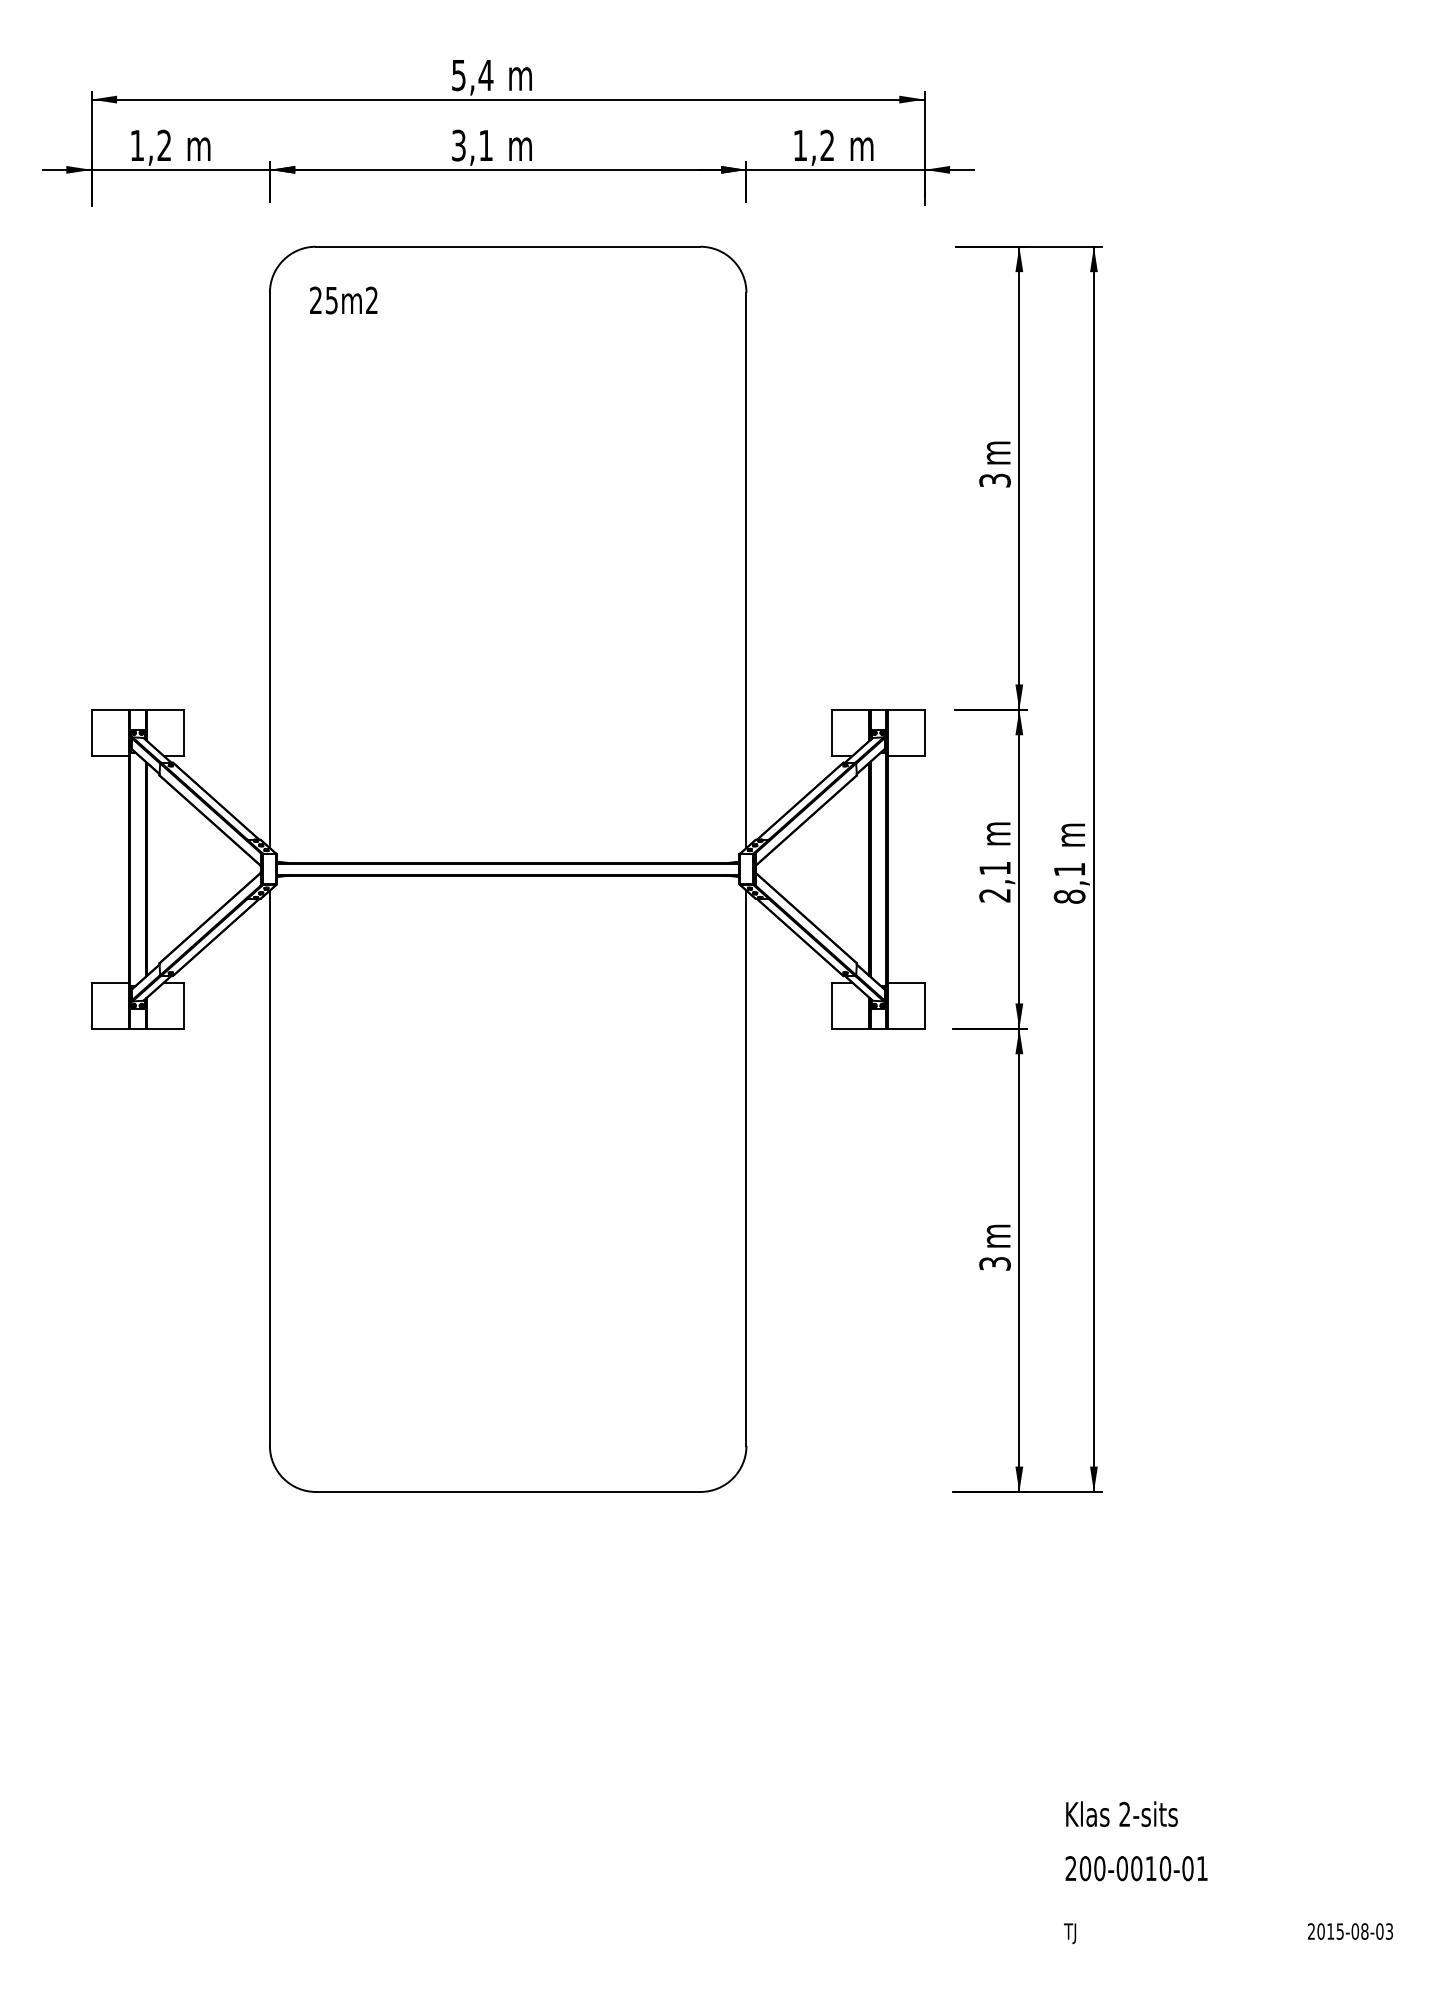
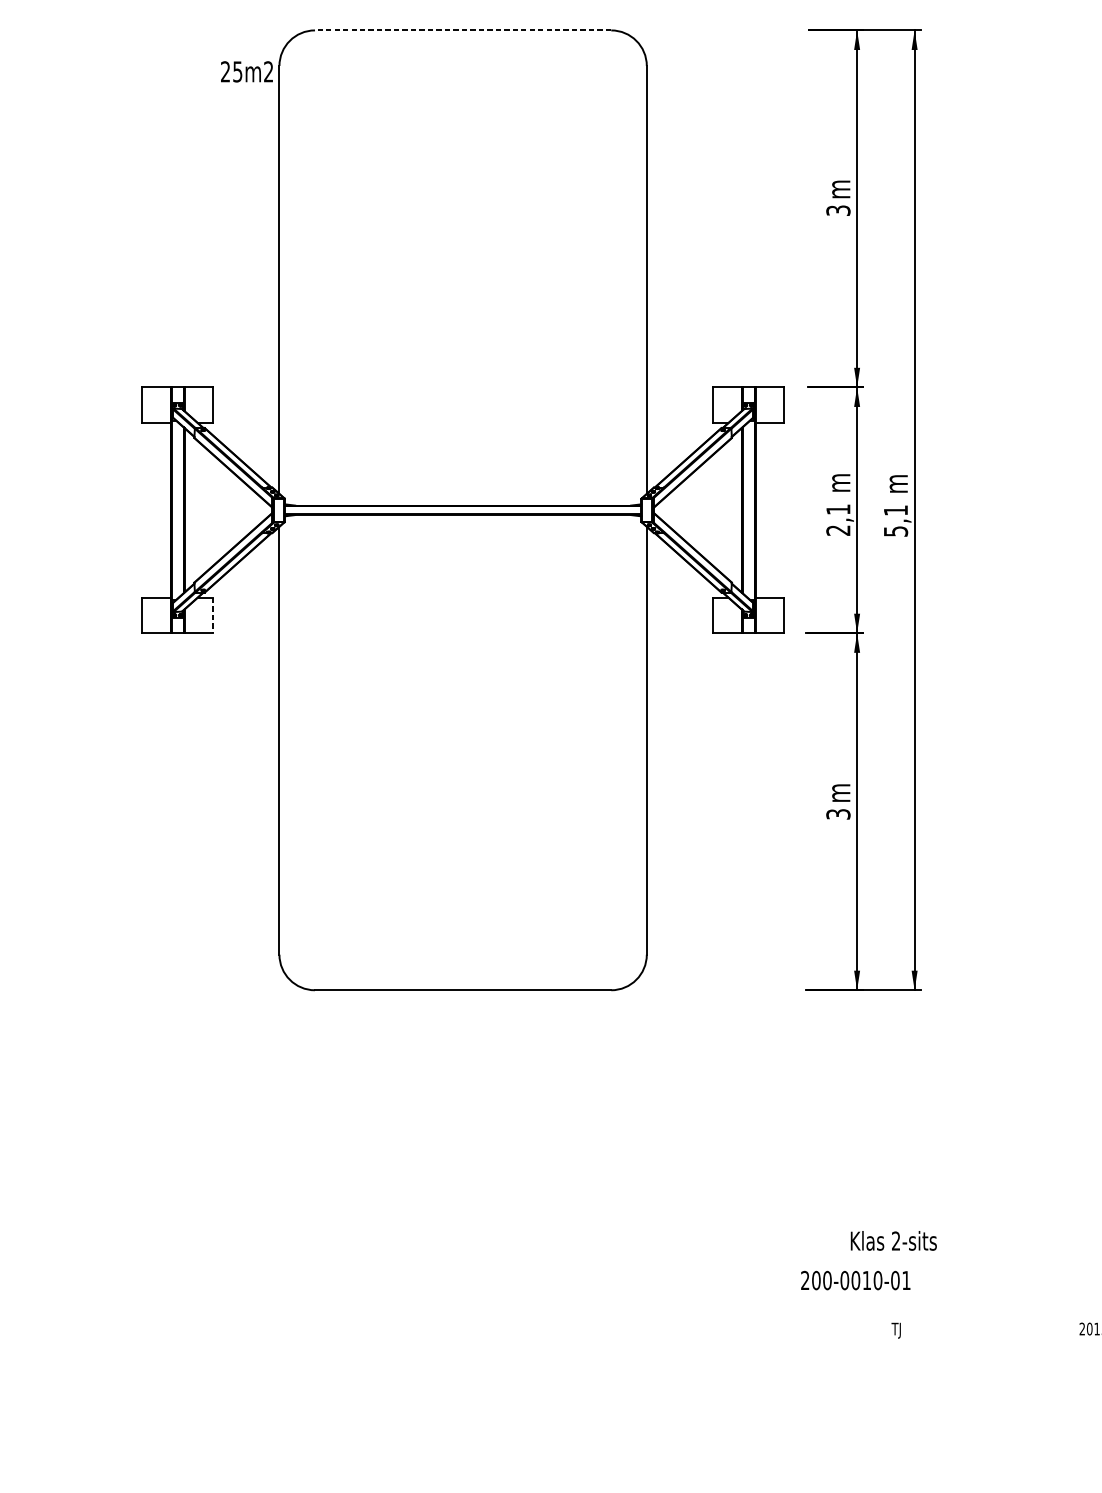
line: (507, 246) -> (462, 30), solid -> dashed
text: (343, 300) -> (246, 71), moved
text: (1069, 896) -> (895, 531), 8,1 -> 5,1
line: (183, 1006) -> (212, 616), solid -> dashed
text: (1121, 1814) -> (893, 1241), moved
text: (1136, 1868) -> (855, 1280), moved

